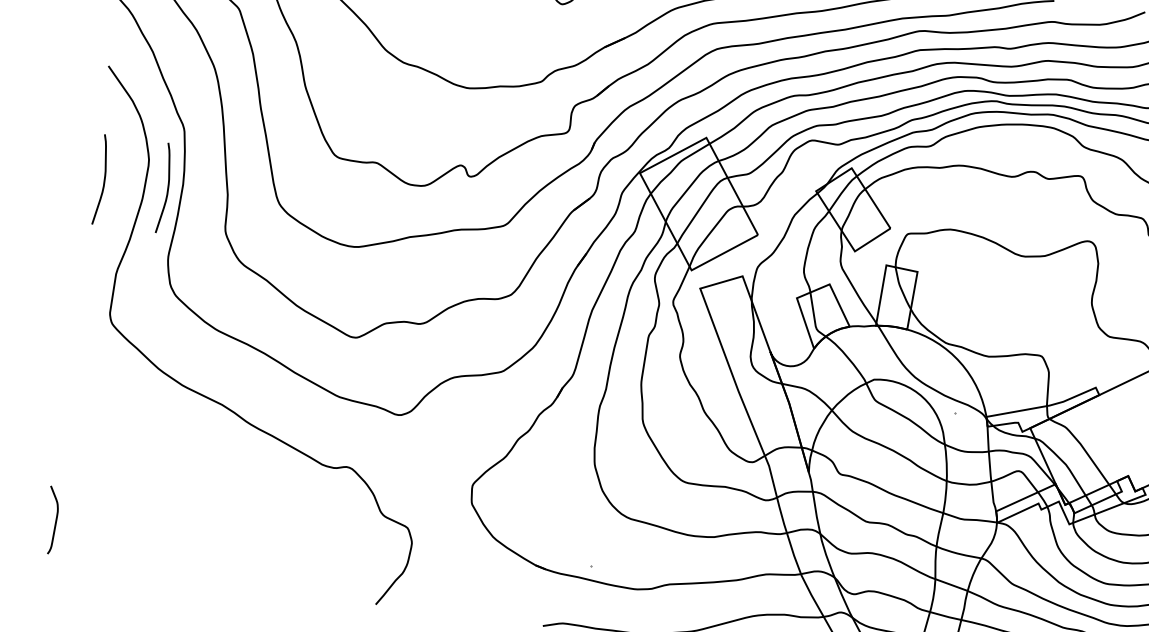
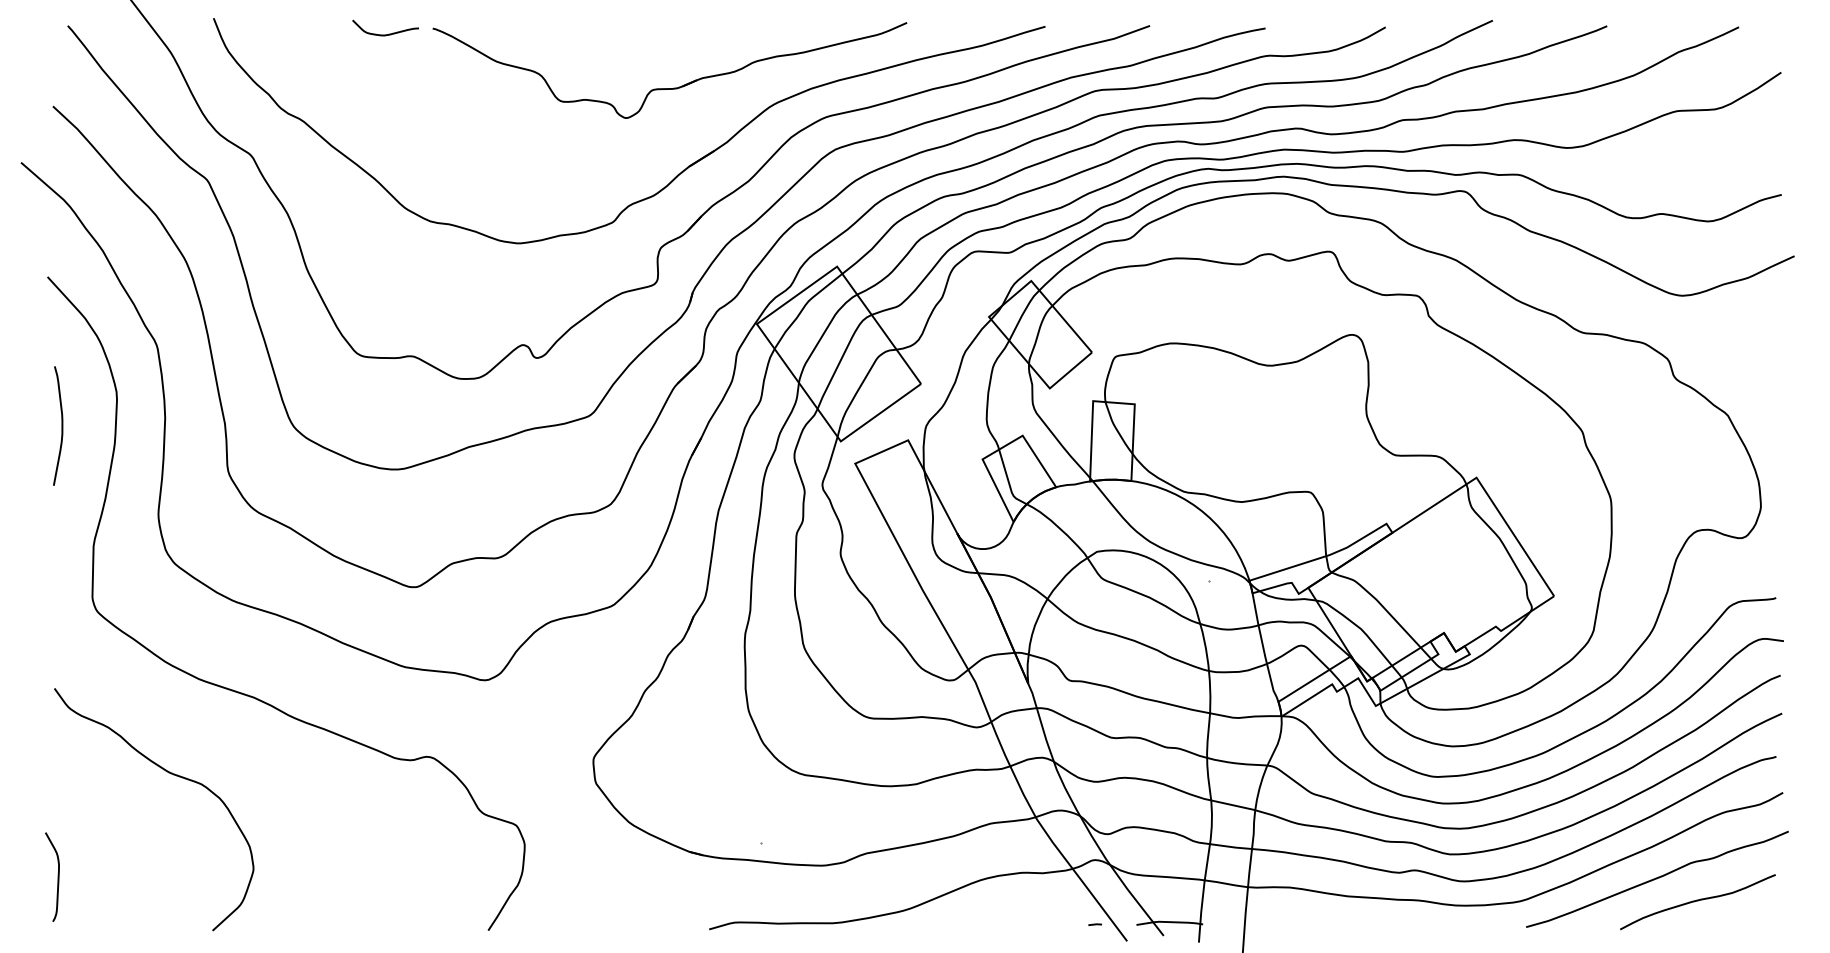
curve: (167, 188) -> (145, 425), removed
curve: (149, 453) -> (168, 773), added

